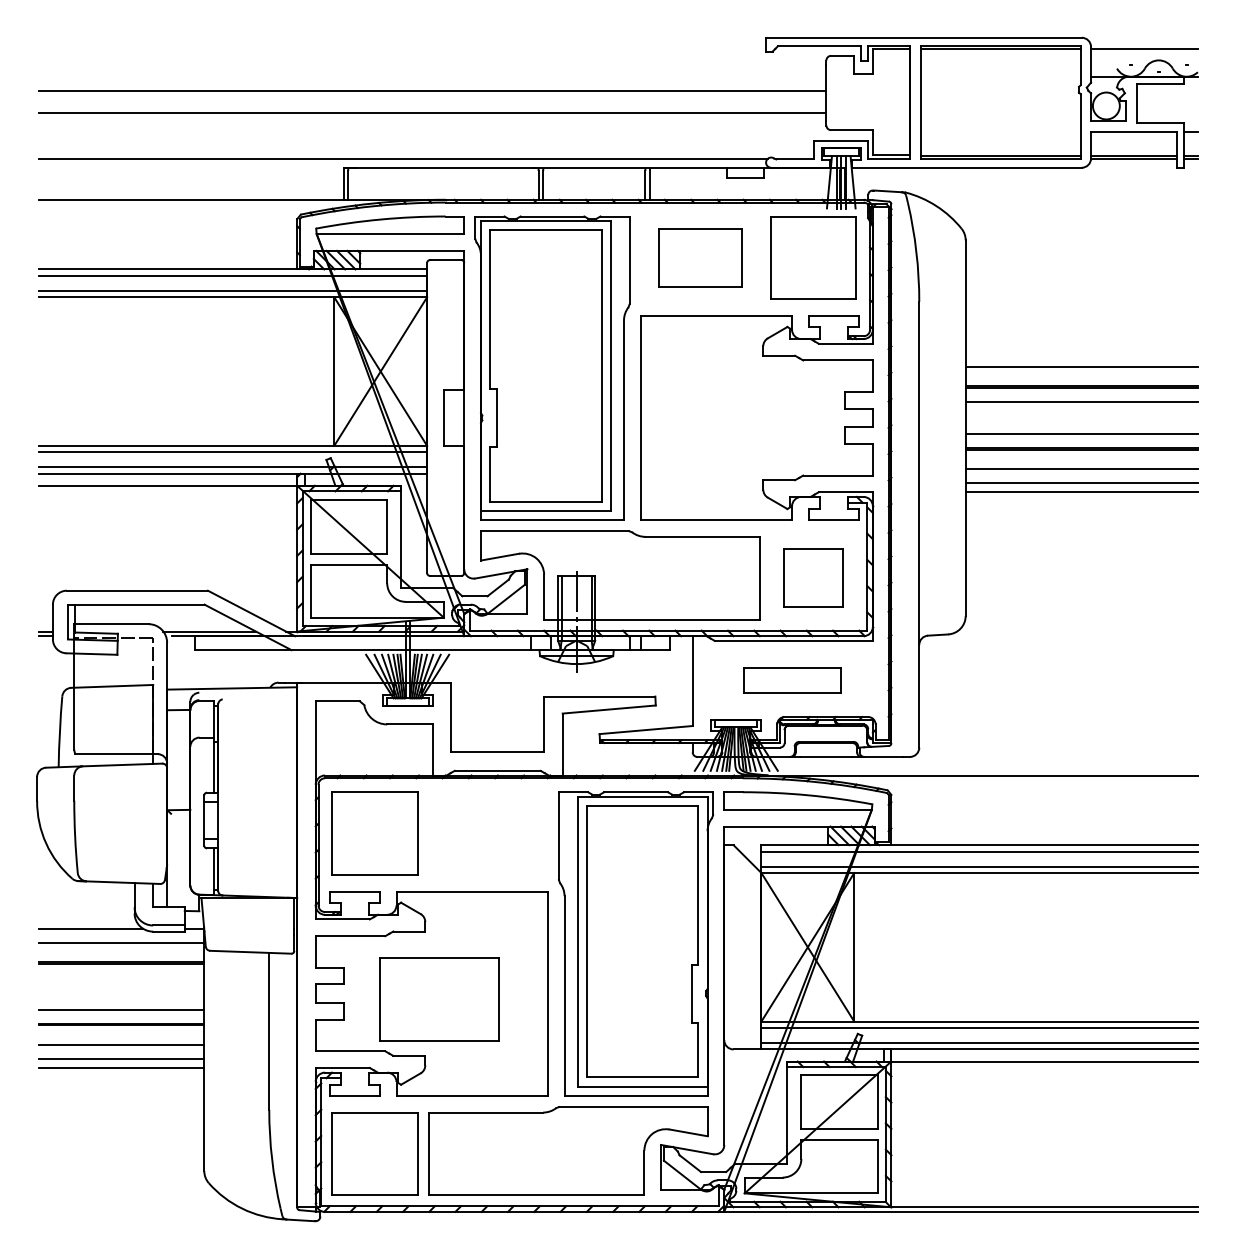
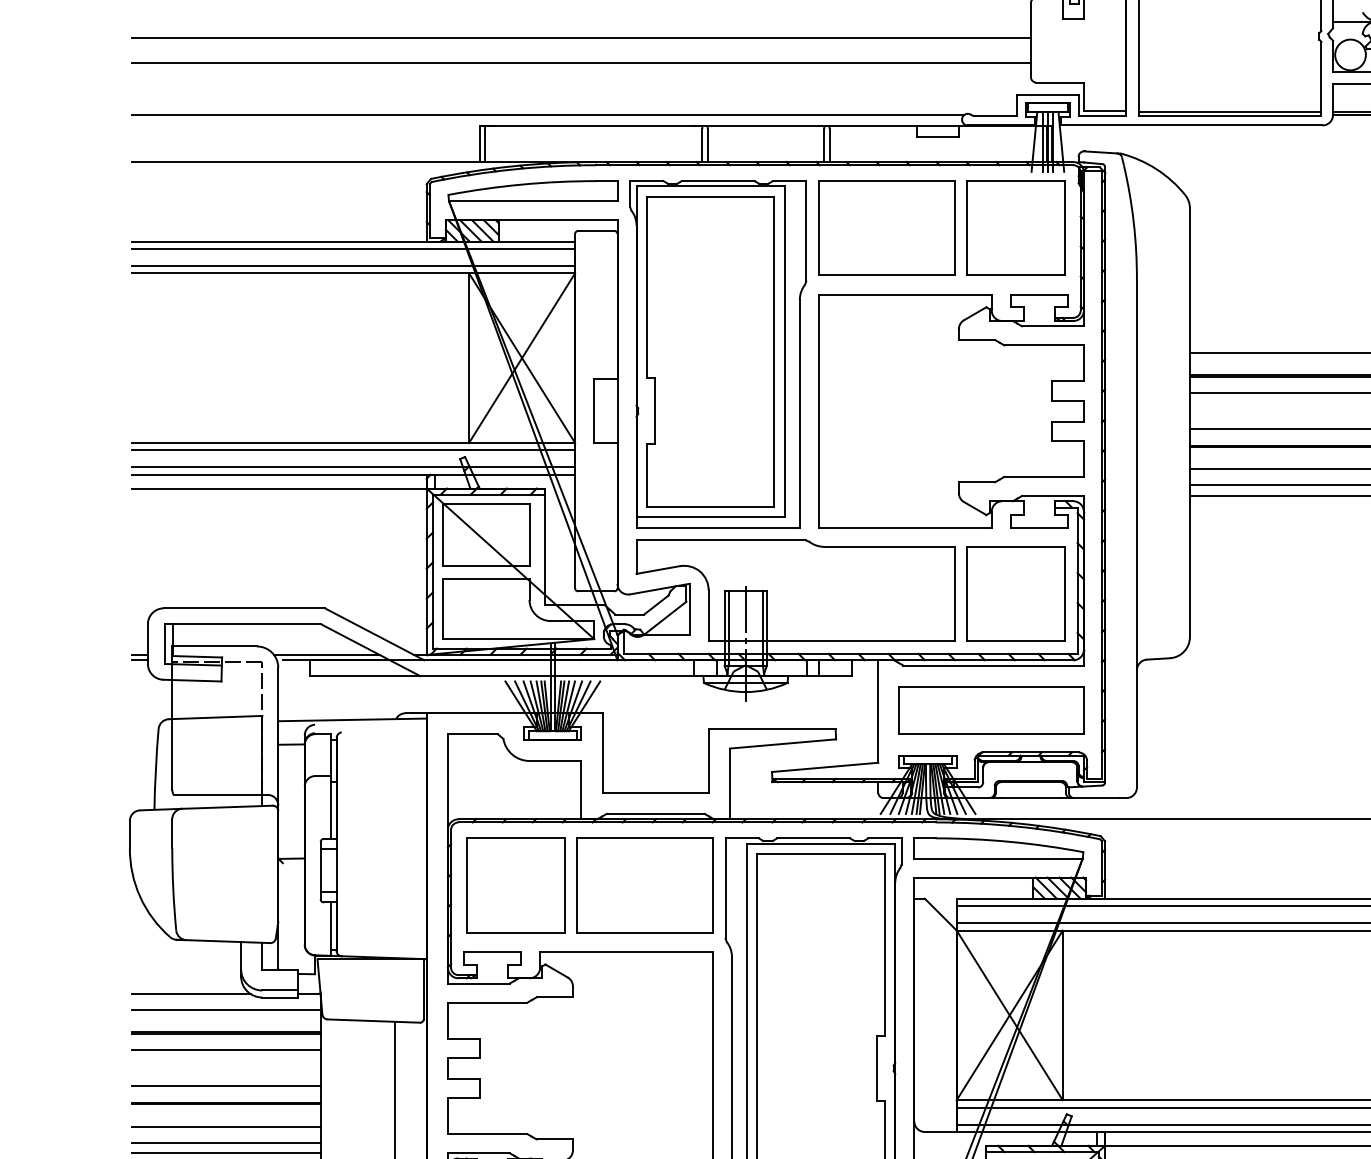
part: (700, 257) -> (887, 227), size x1.43
part: (813, 578) -> (1016, 594), size x1.43
part: (791, 679) -> (991, 709), size x1.67
line: (121, 977) -> (226, 1049), added
part: (439, 999) -> (645, 885), moved

